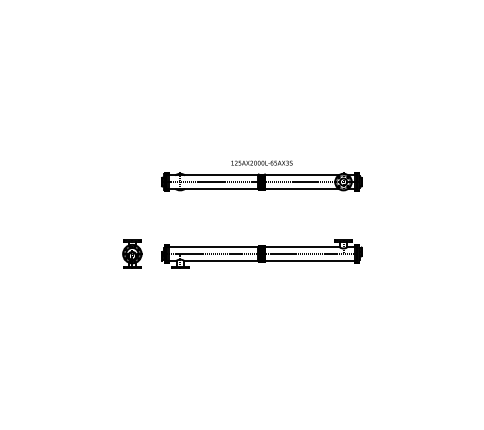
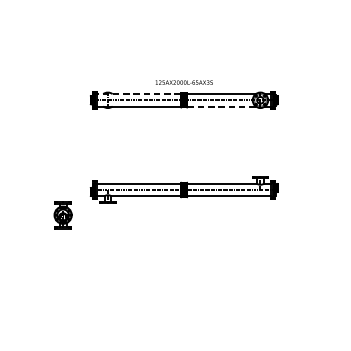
line: (213, 175) -> (138, 94), solid -> dashed
line: (301, 188) -> (221, 106), solid -> dashed
part: (132, 253) -> (63, 214), moved
part: (261, 253) -> (183, 189), moved

